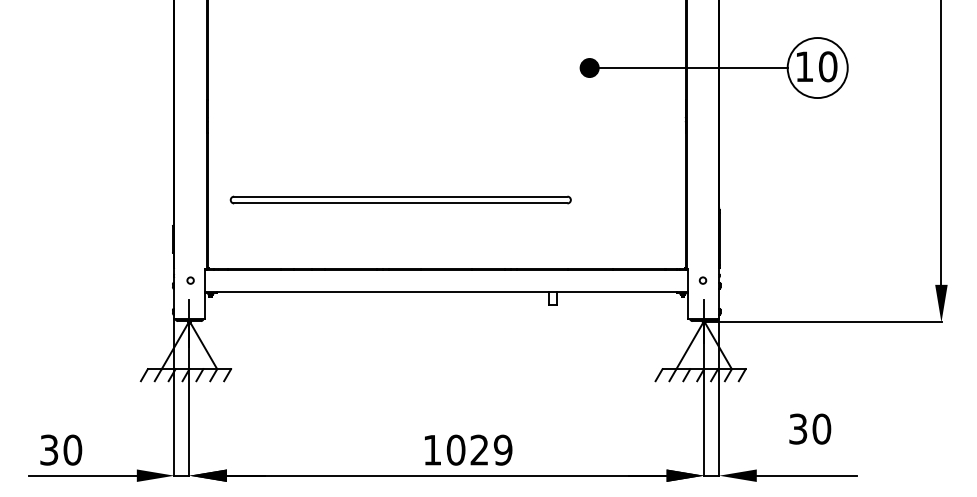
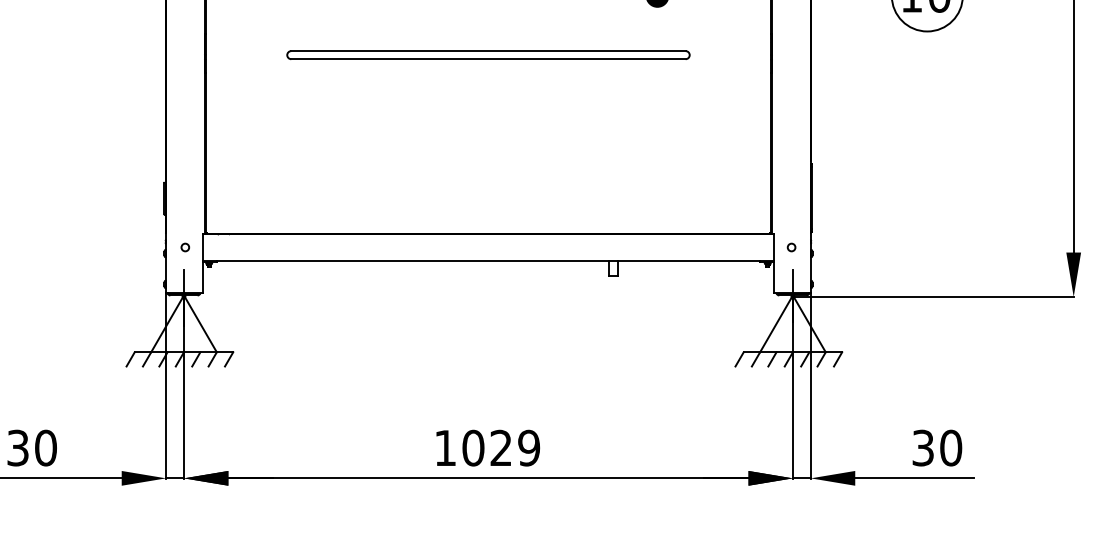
part: (400, 199) -> (488, 54), moved
text: (810, 428) -> (937, 447), moved
text: (468, 449) -> (488, 447), moved

